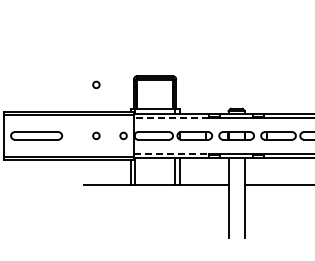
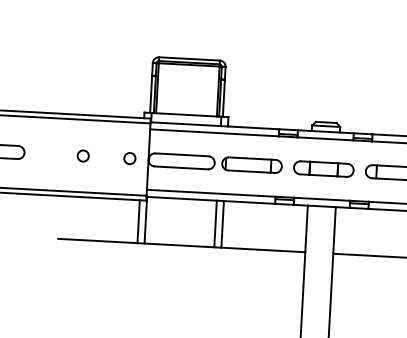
circle: (96, 84) -> (88, 67), removed
line: (171, 118) -> (213, 133), dashed -> solid
line: (171, 153) -> (210, 193), dashed -> solid

